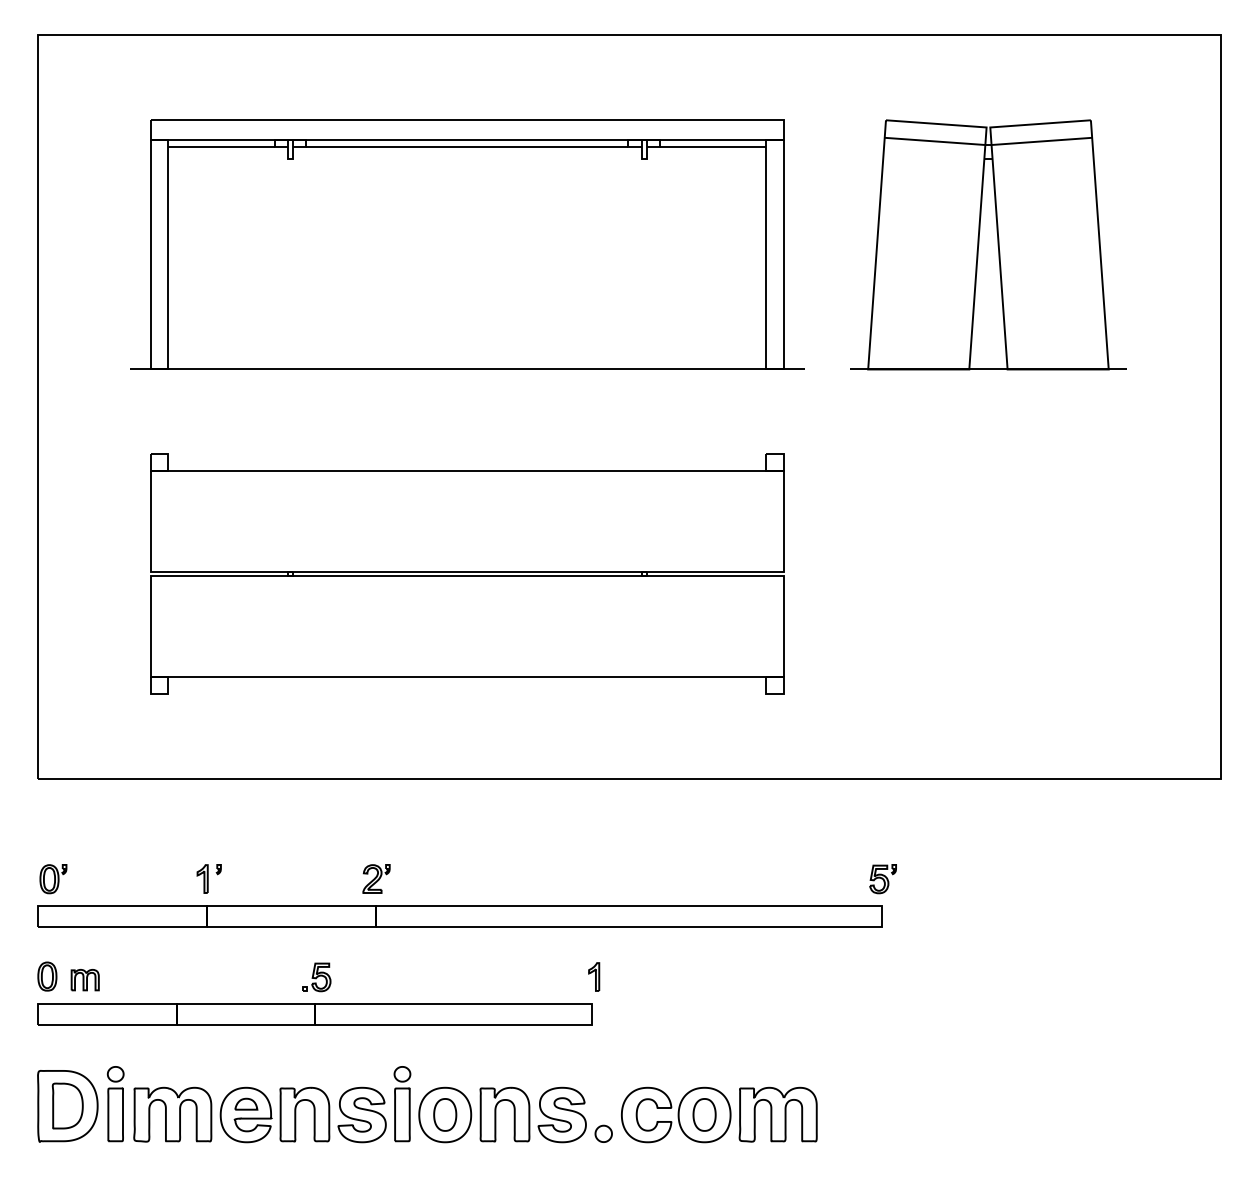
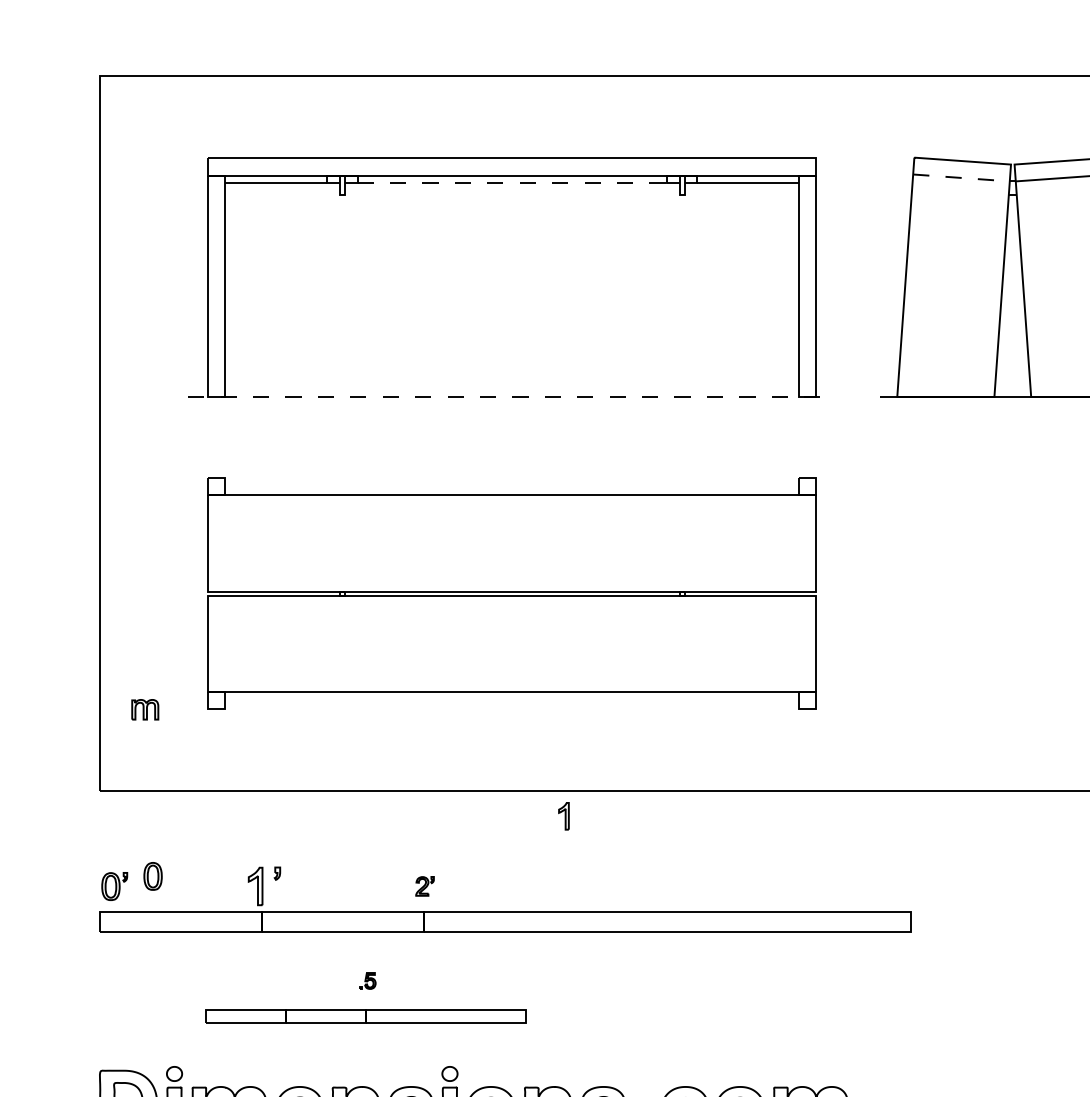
line: (935, 141) -> (961, 178), solid -> dashed
line: (467, 146) -> (512, 182), solid -> dashed
line: (467, 369) -> (512, 397), solid -> dashed
part: (208, 878) -> (263, 885), size x1.4
part: (376, 878) -> (425, 885), size x0.7
part: (882, 879) -> (911, 886), removed
part: (47, 976) -> (153, 876), moved
part: (594, 976) -> (564, 815), moved
part: (316, 977) -> (367, 981), size x0.6
part: (84, 980) -> (144, 710), moved
part: (314, 1014) -> (365, 1016), size x0.6

